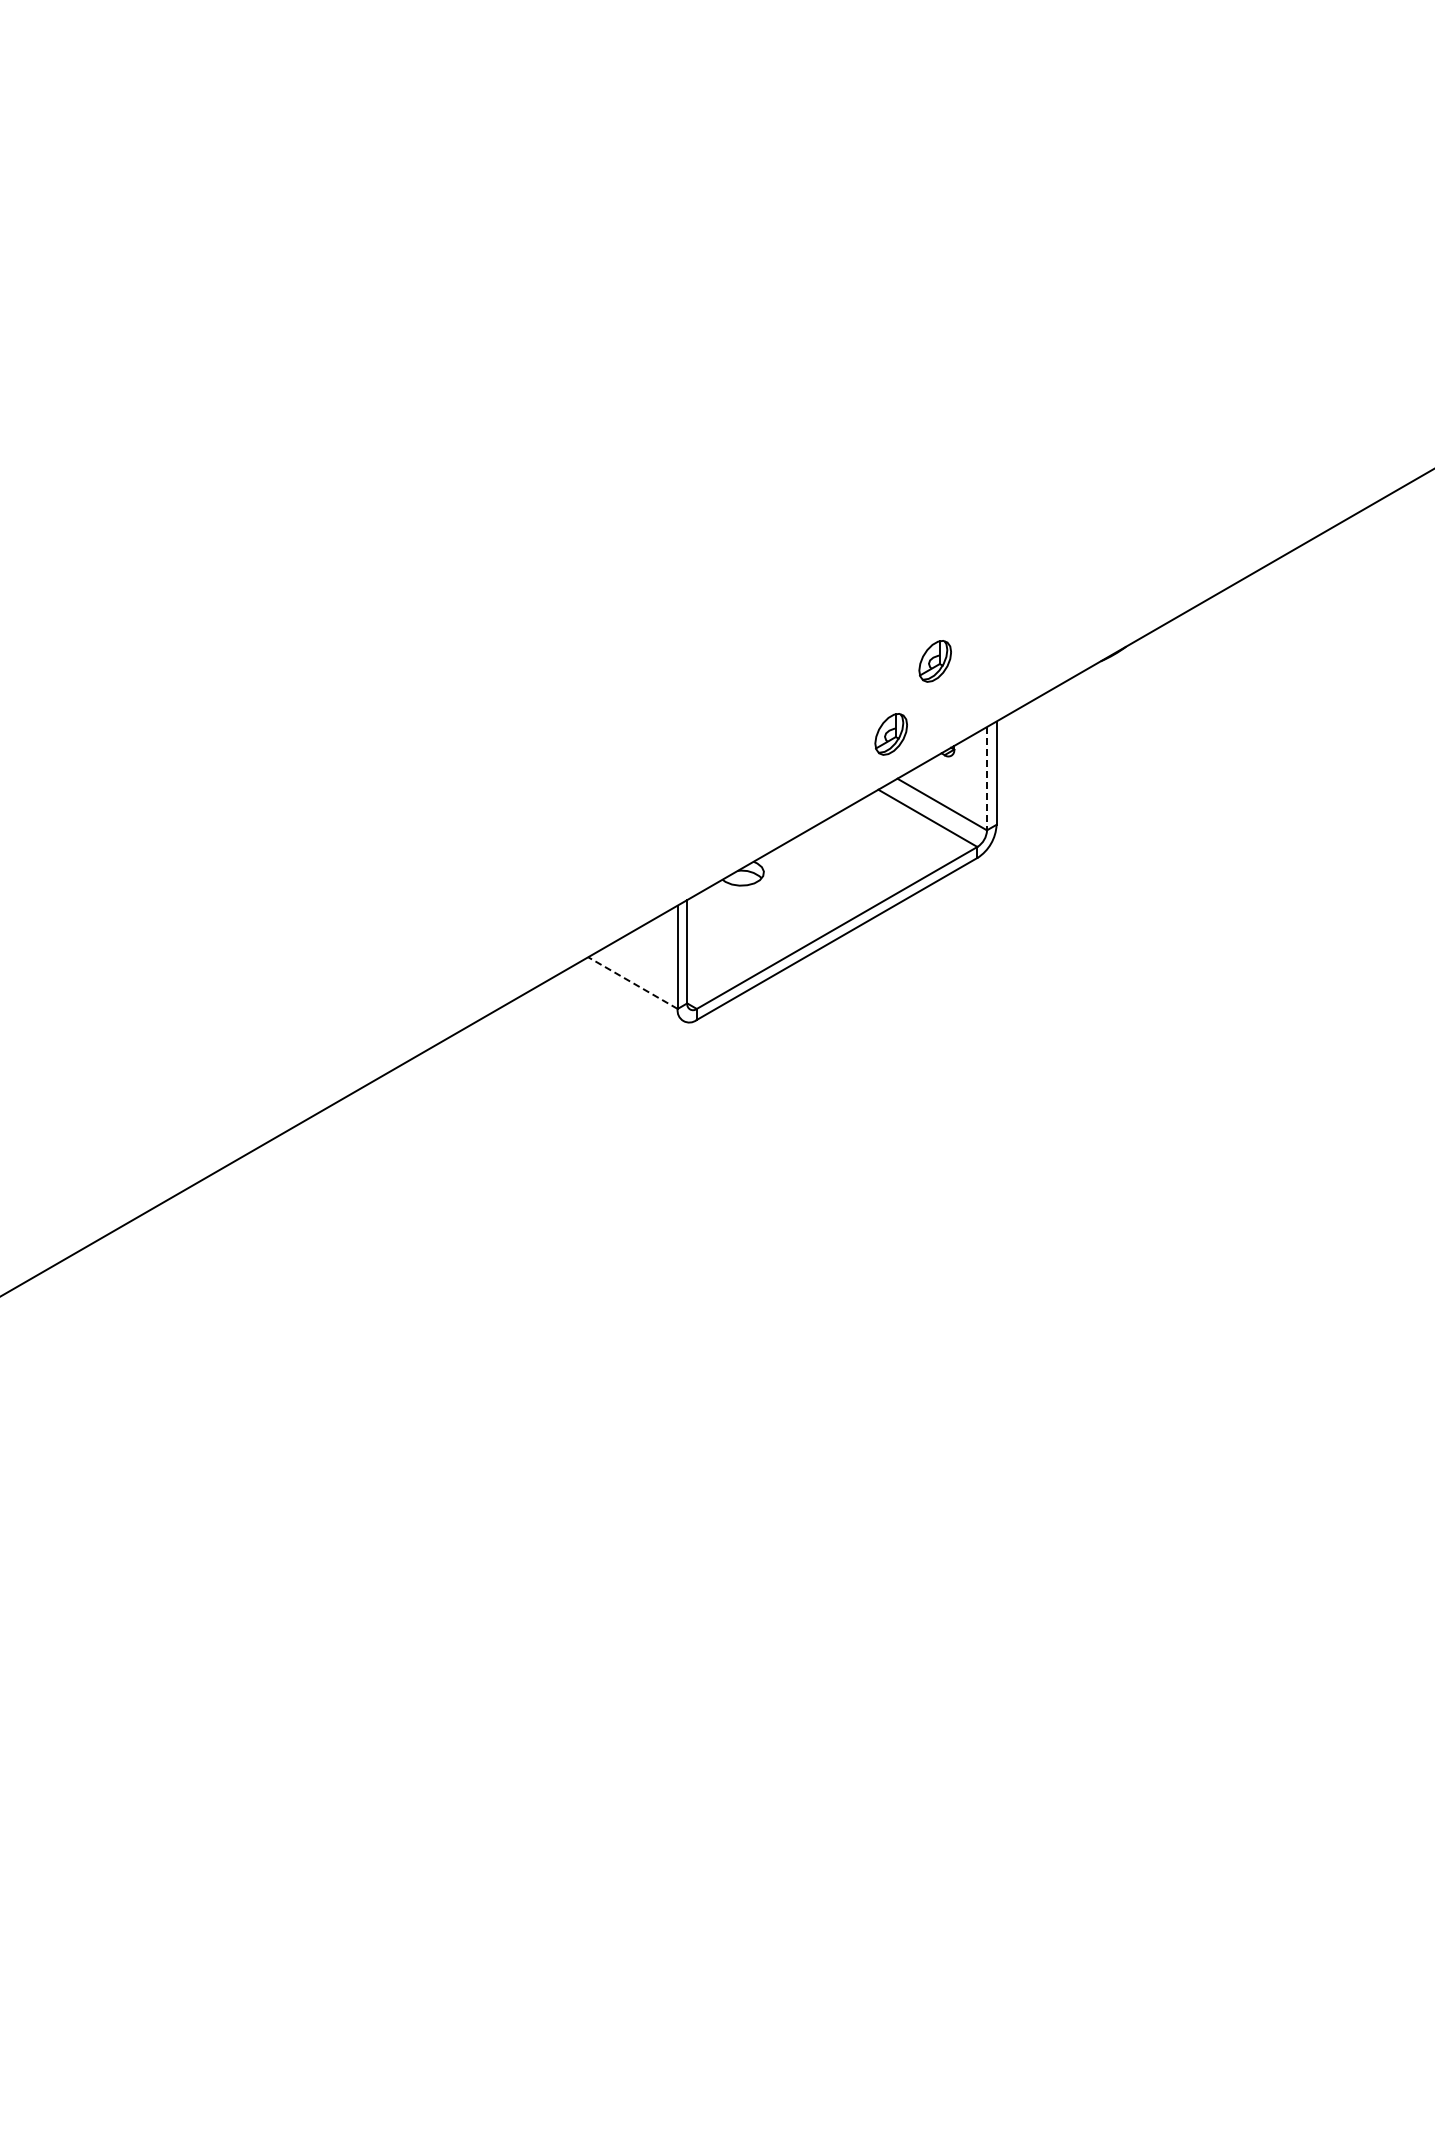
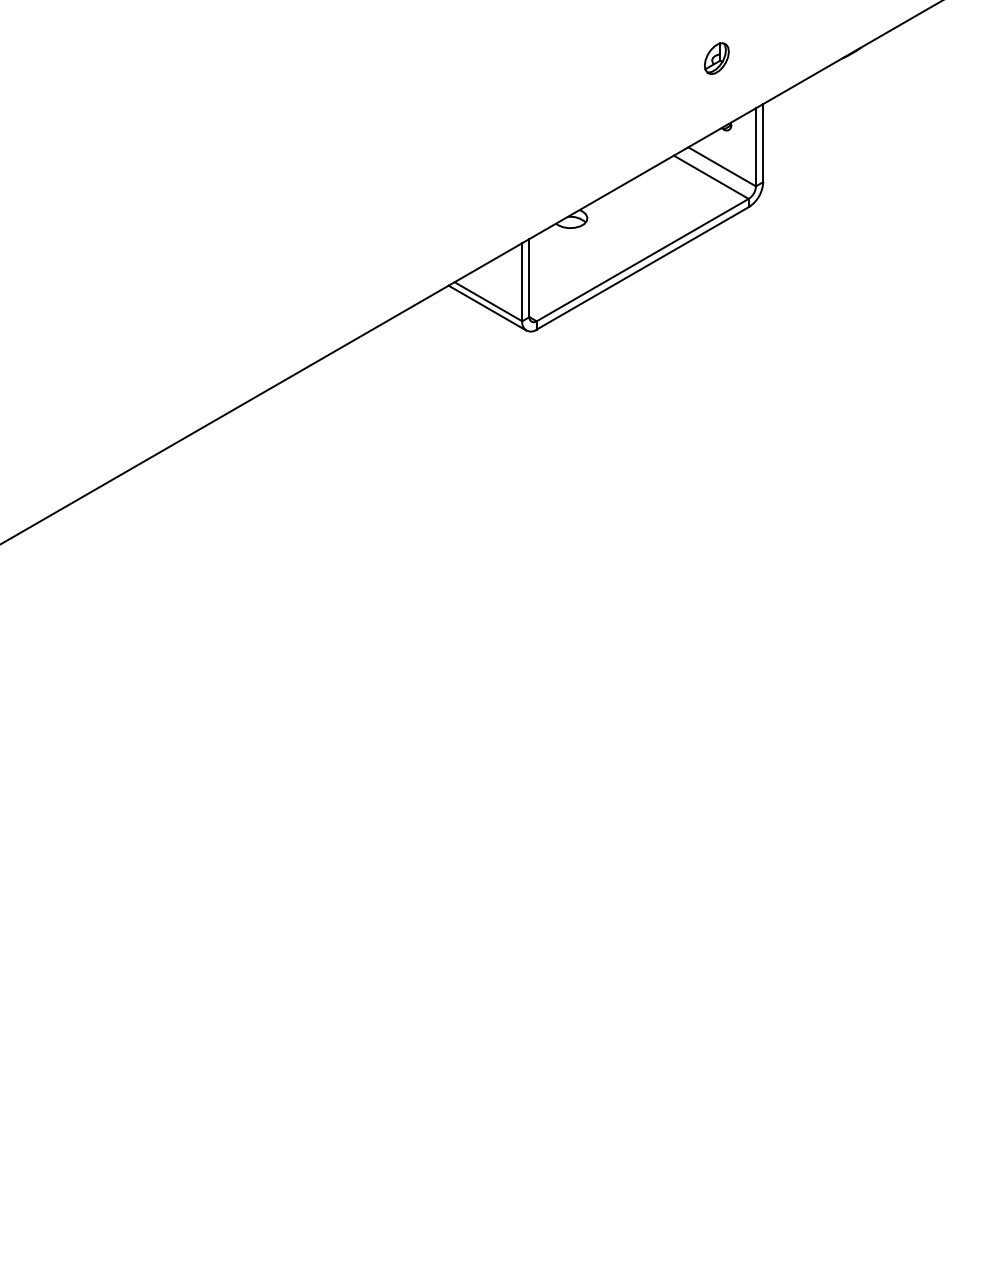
part: (890, 734) -> (683, 113), removed
line: (986, 778) -> (755, 147), dashed -> solid
line: (632, 983) -> (488, 302), dashed -> solid
line: (631, 991) -> (487, 308), added

